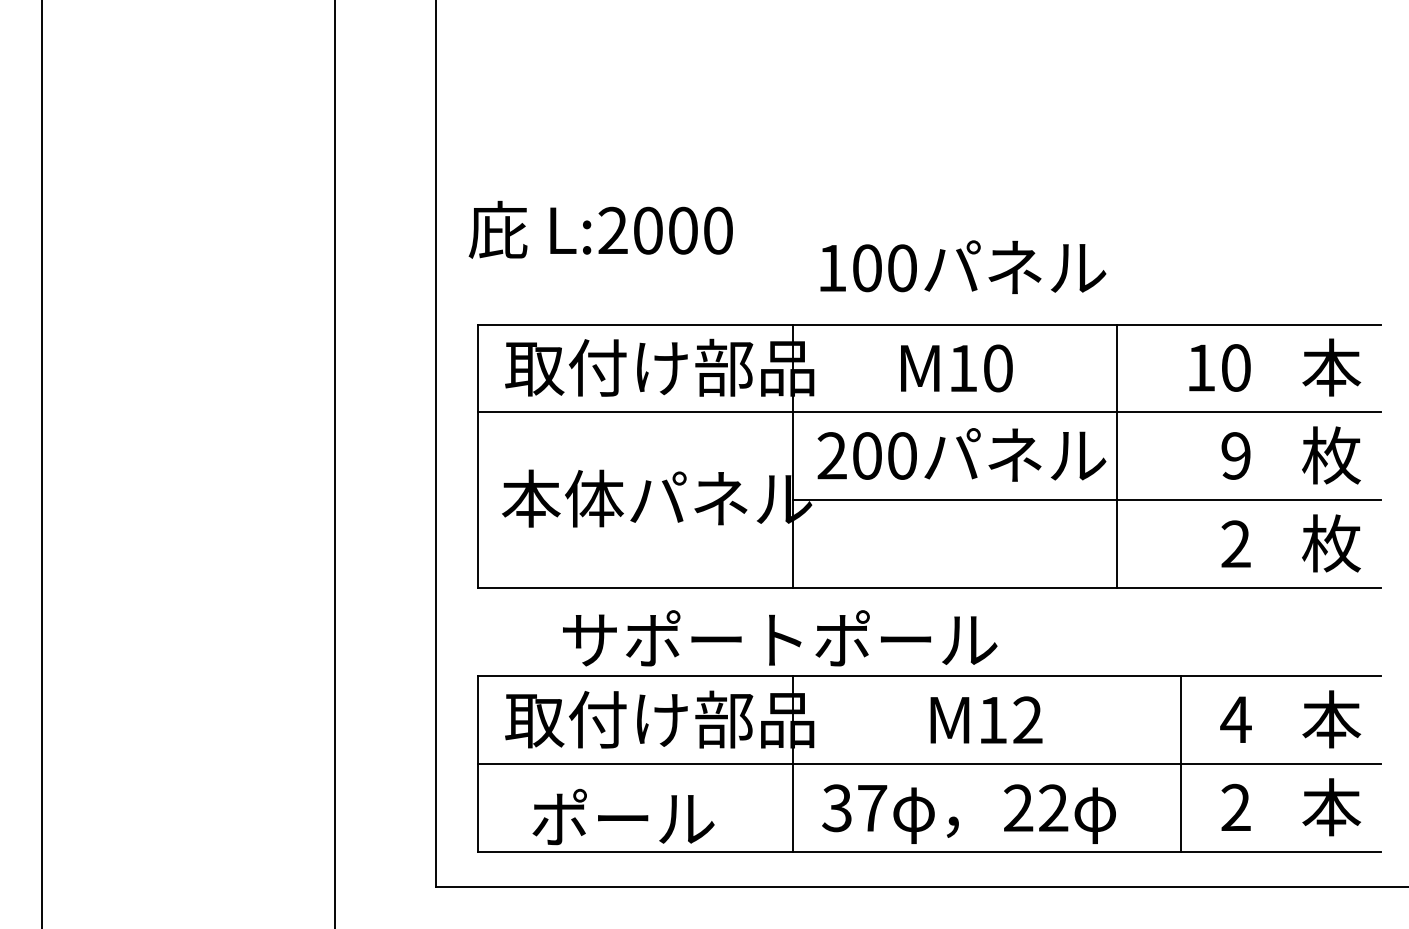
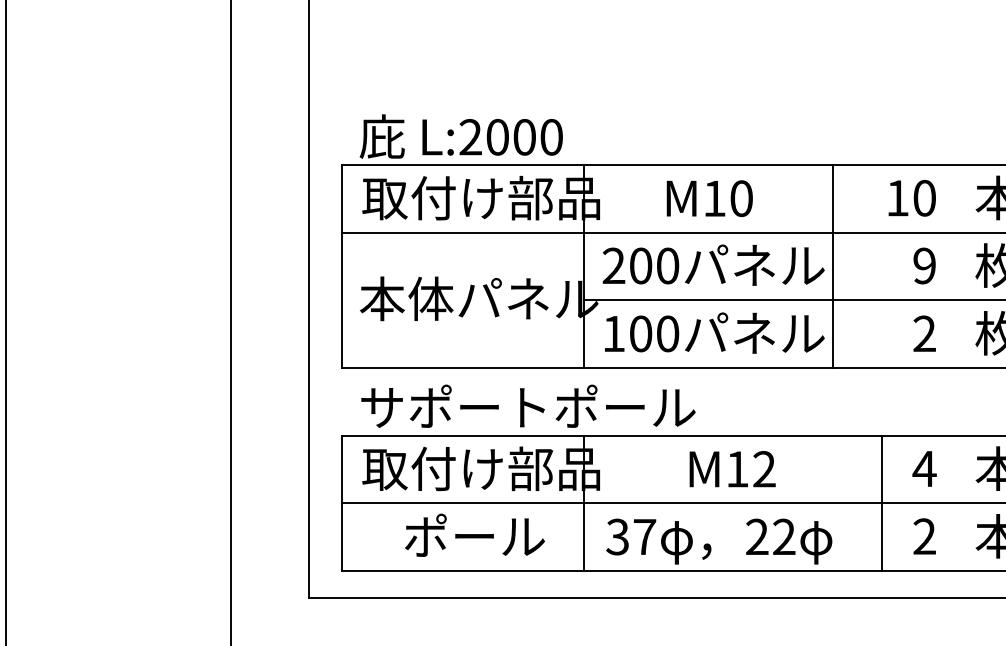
text: (600, 229) -> (461, 136), moved
text: (963, 266) -> (714, 332), moved
text: (780, 638) -> (528, 406), moved
text: (623, 816) -> (474, 534), moved

